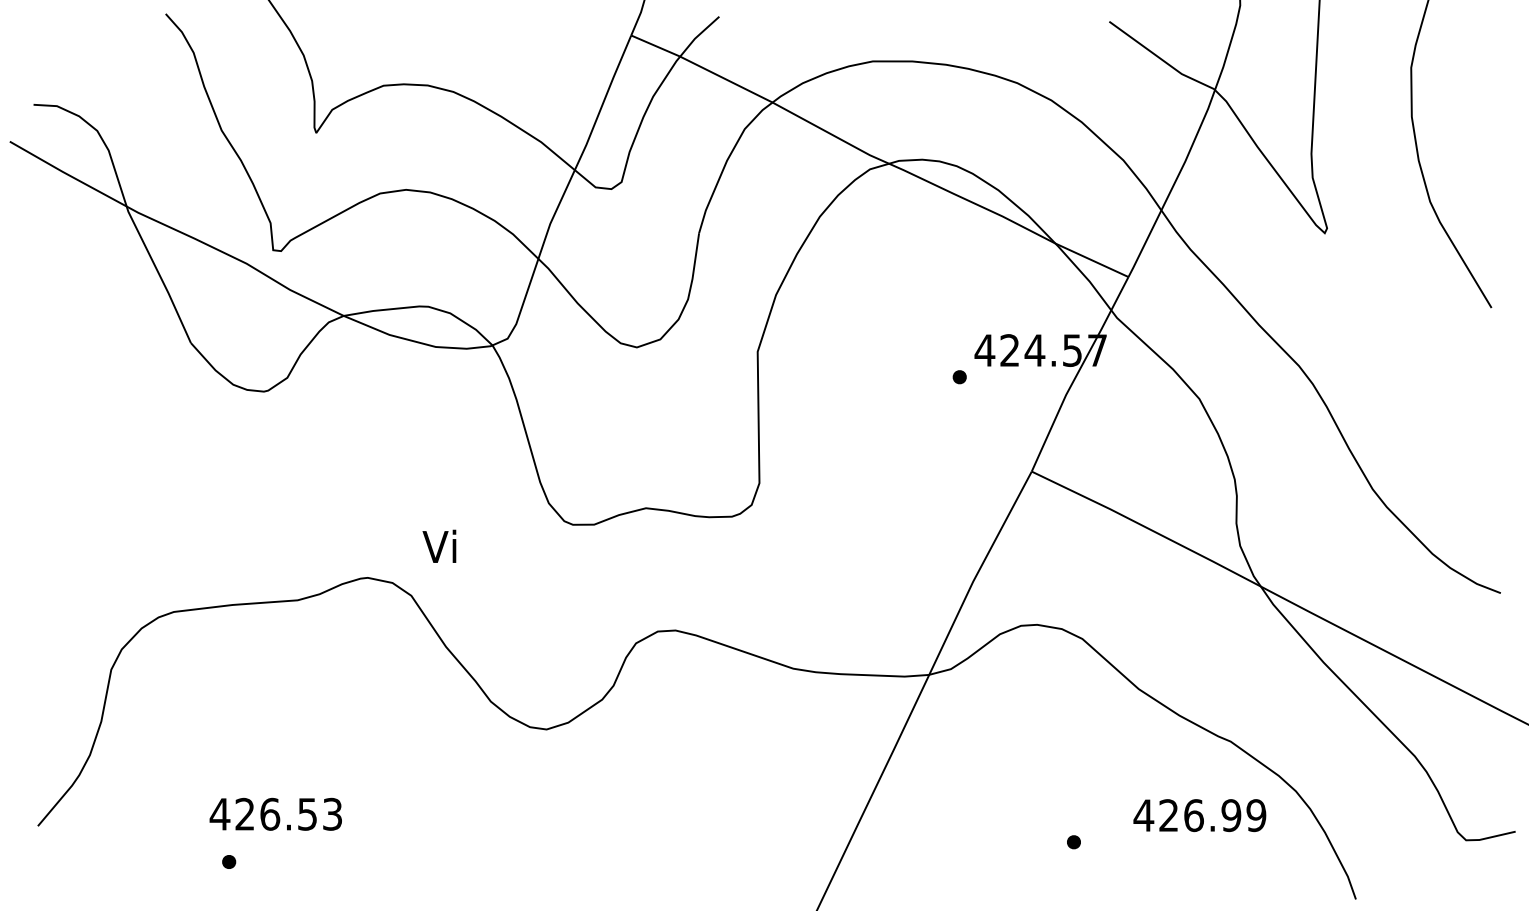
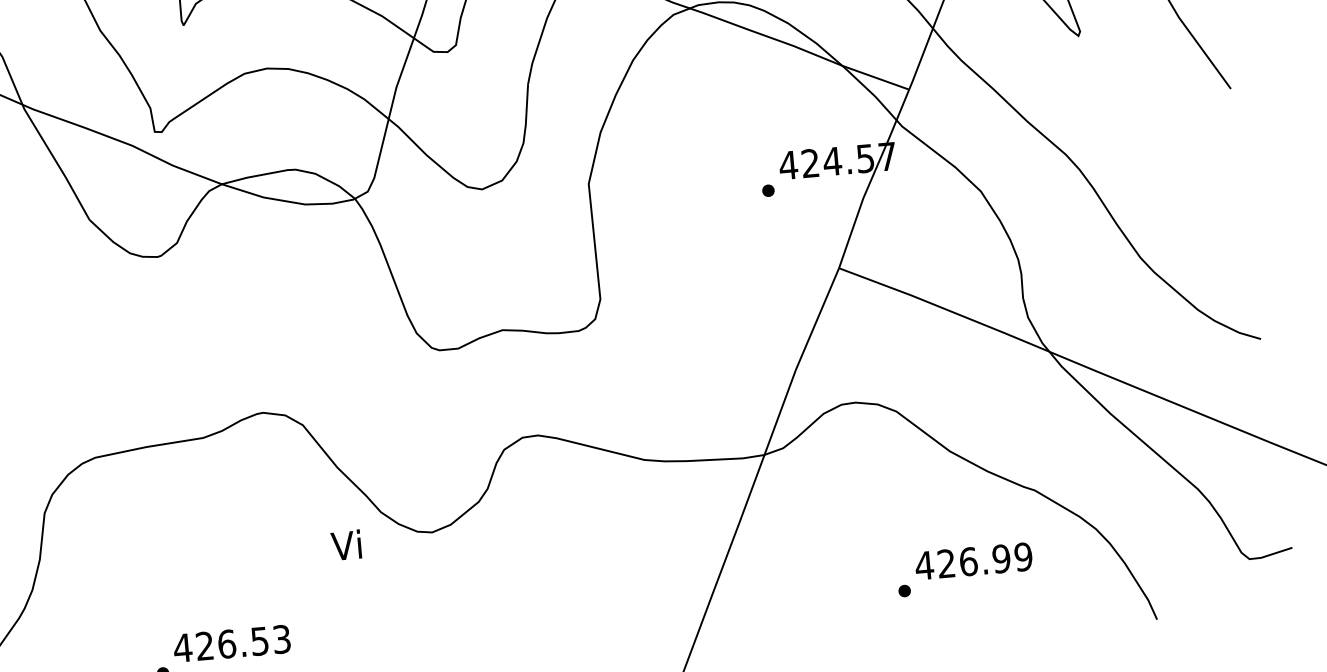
text: (439, 545) -> (346, 544), moved
text: (275, 813) -> (231, 643), moved
text: (1199, 815) -> (973, 561), moved

